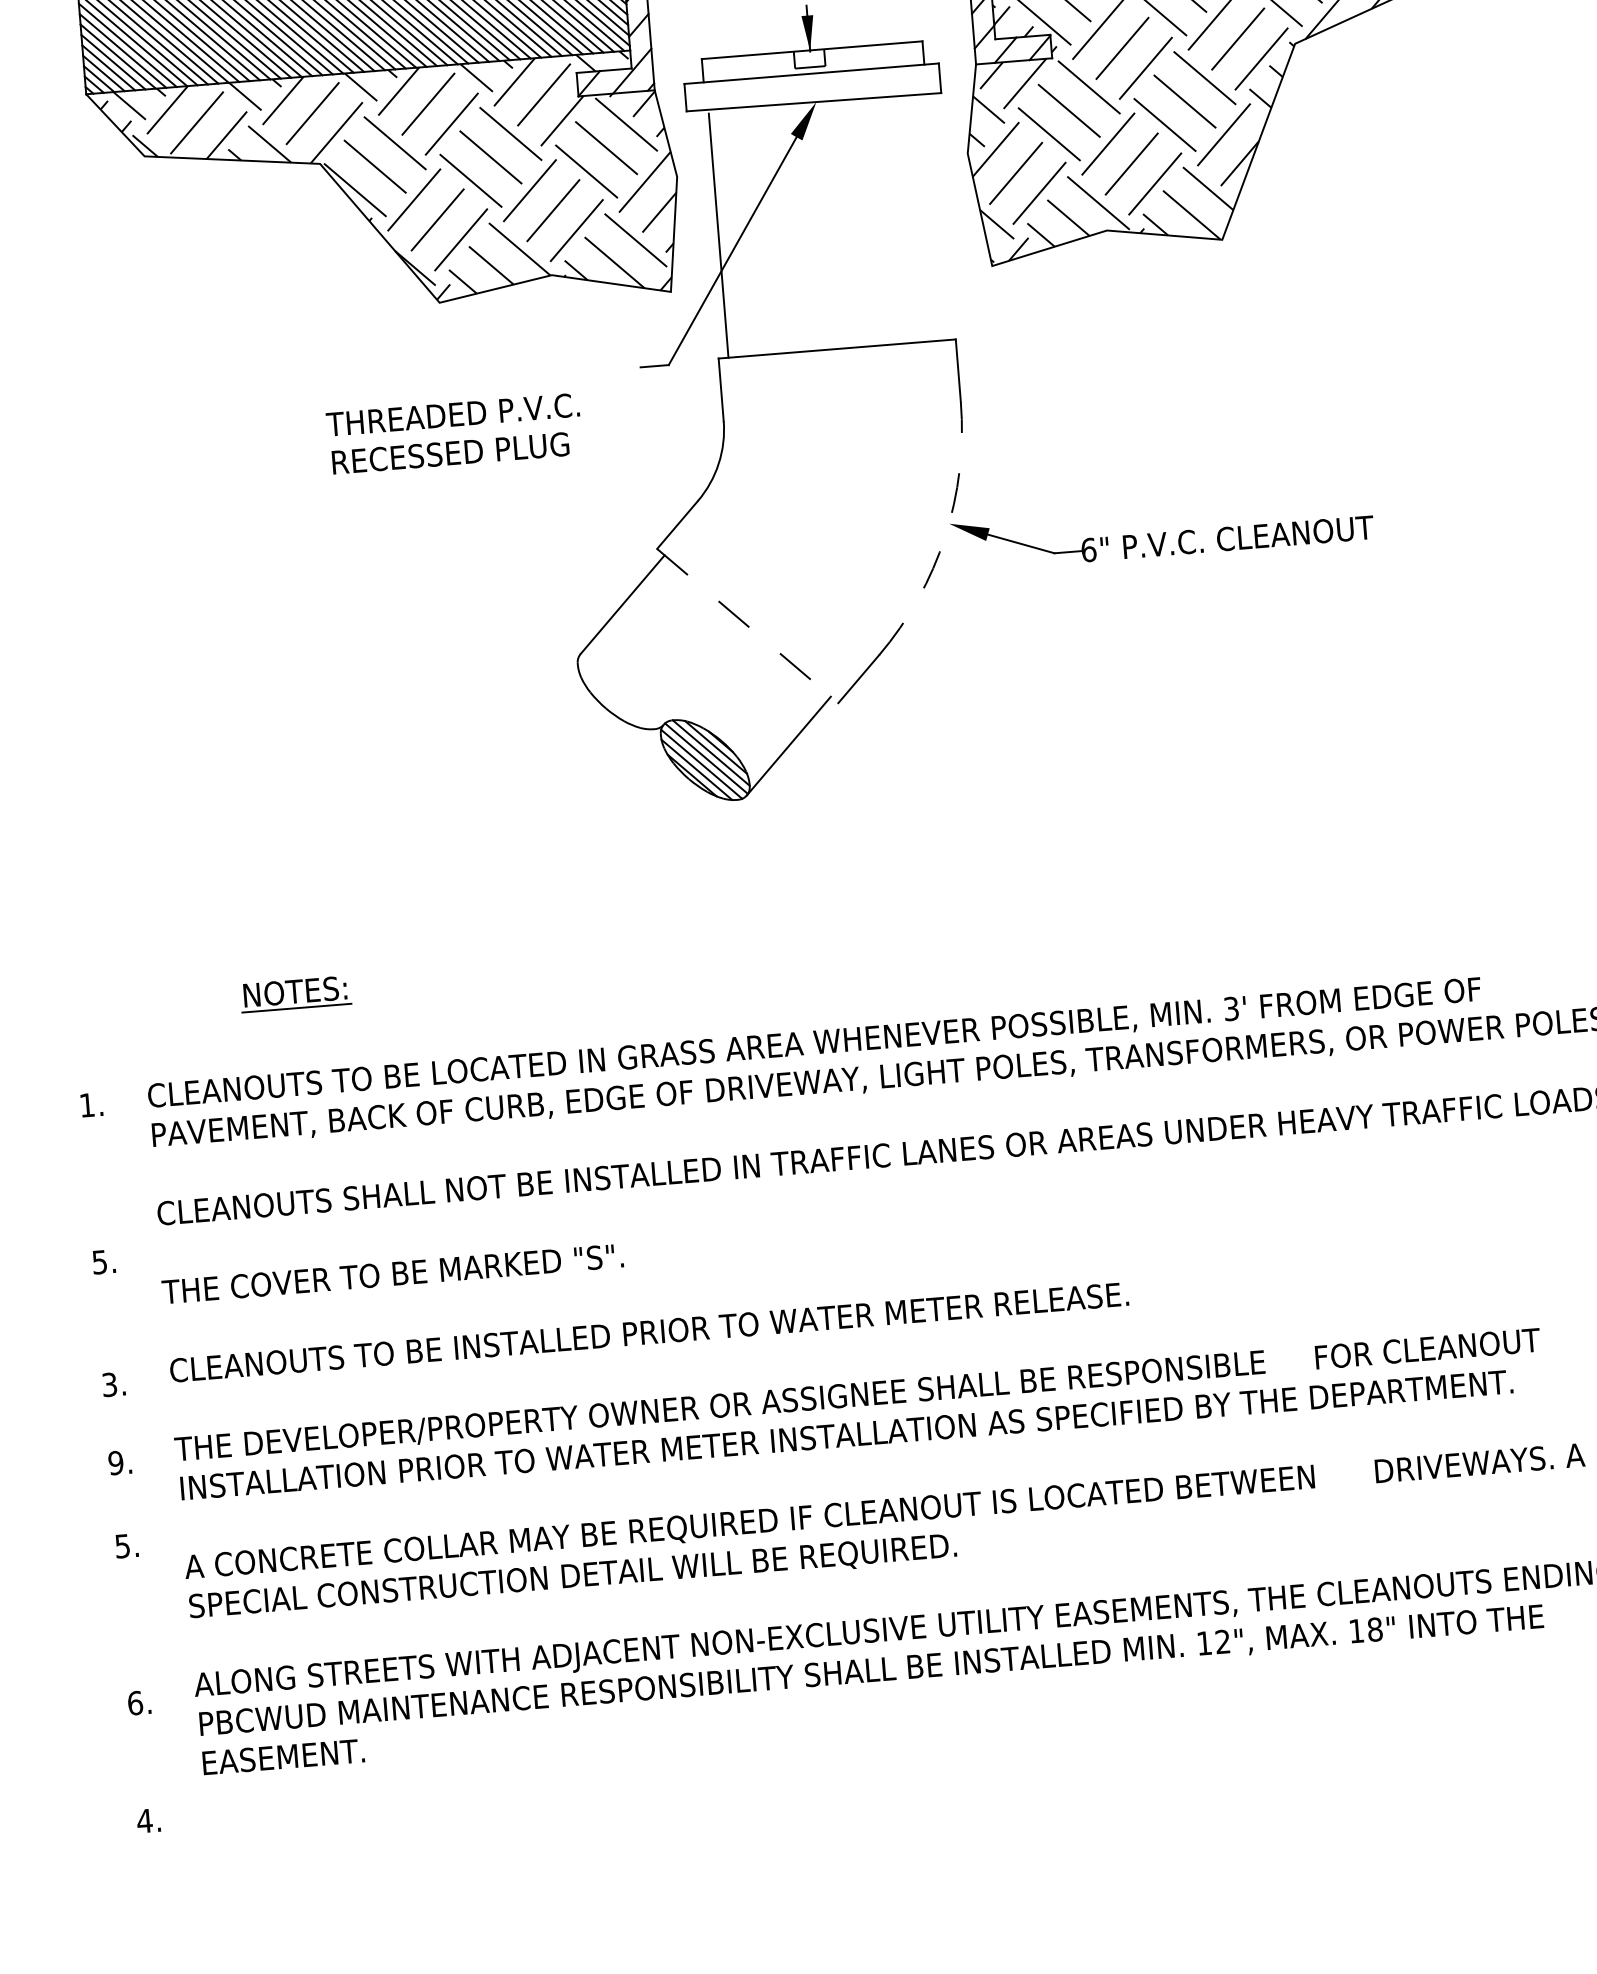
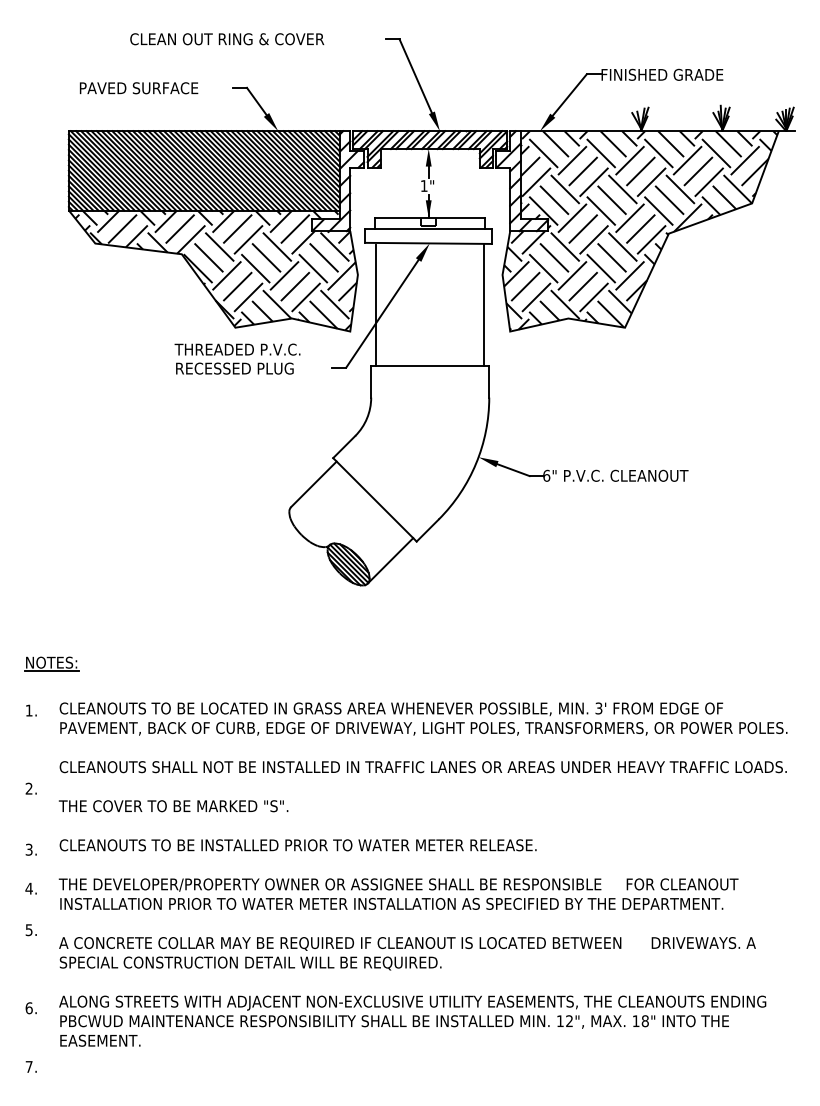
line: (936, 215) -> (484, 304), added
text: (454, 432) -> (237, 358), moved
arc: (945, 536) -> (476, 463), dashed -> solid
line: (748, 627) -> (375, 500), dashed -> solid
part: (295, 993) -> (51, 663), moved
text: (98, 1261) -> (28, 788), 5. -> 2.
text: (114, 1462) -> (28, 888), 9. -> 4.
text: (143, 1820) -> (28, 1066), 4. -> 7.

